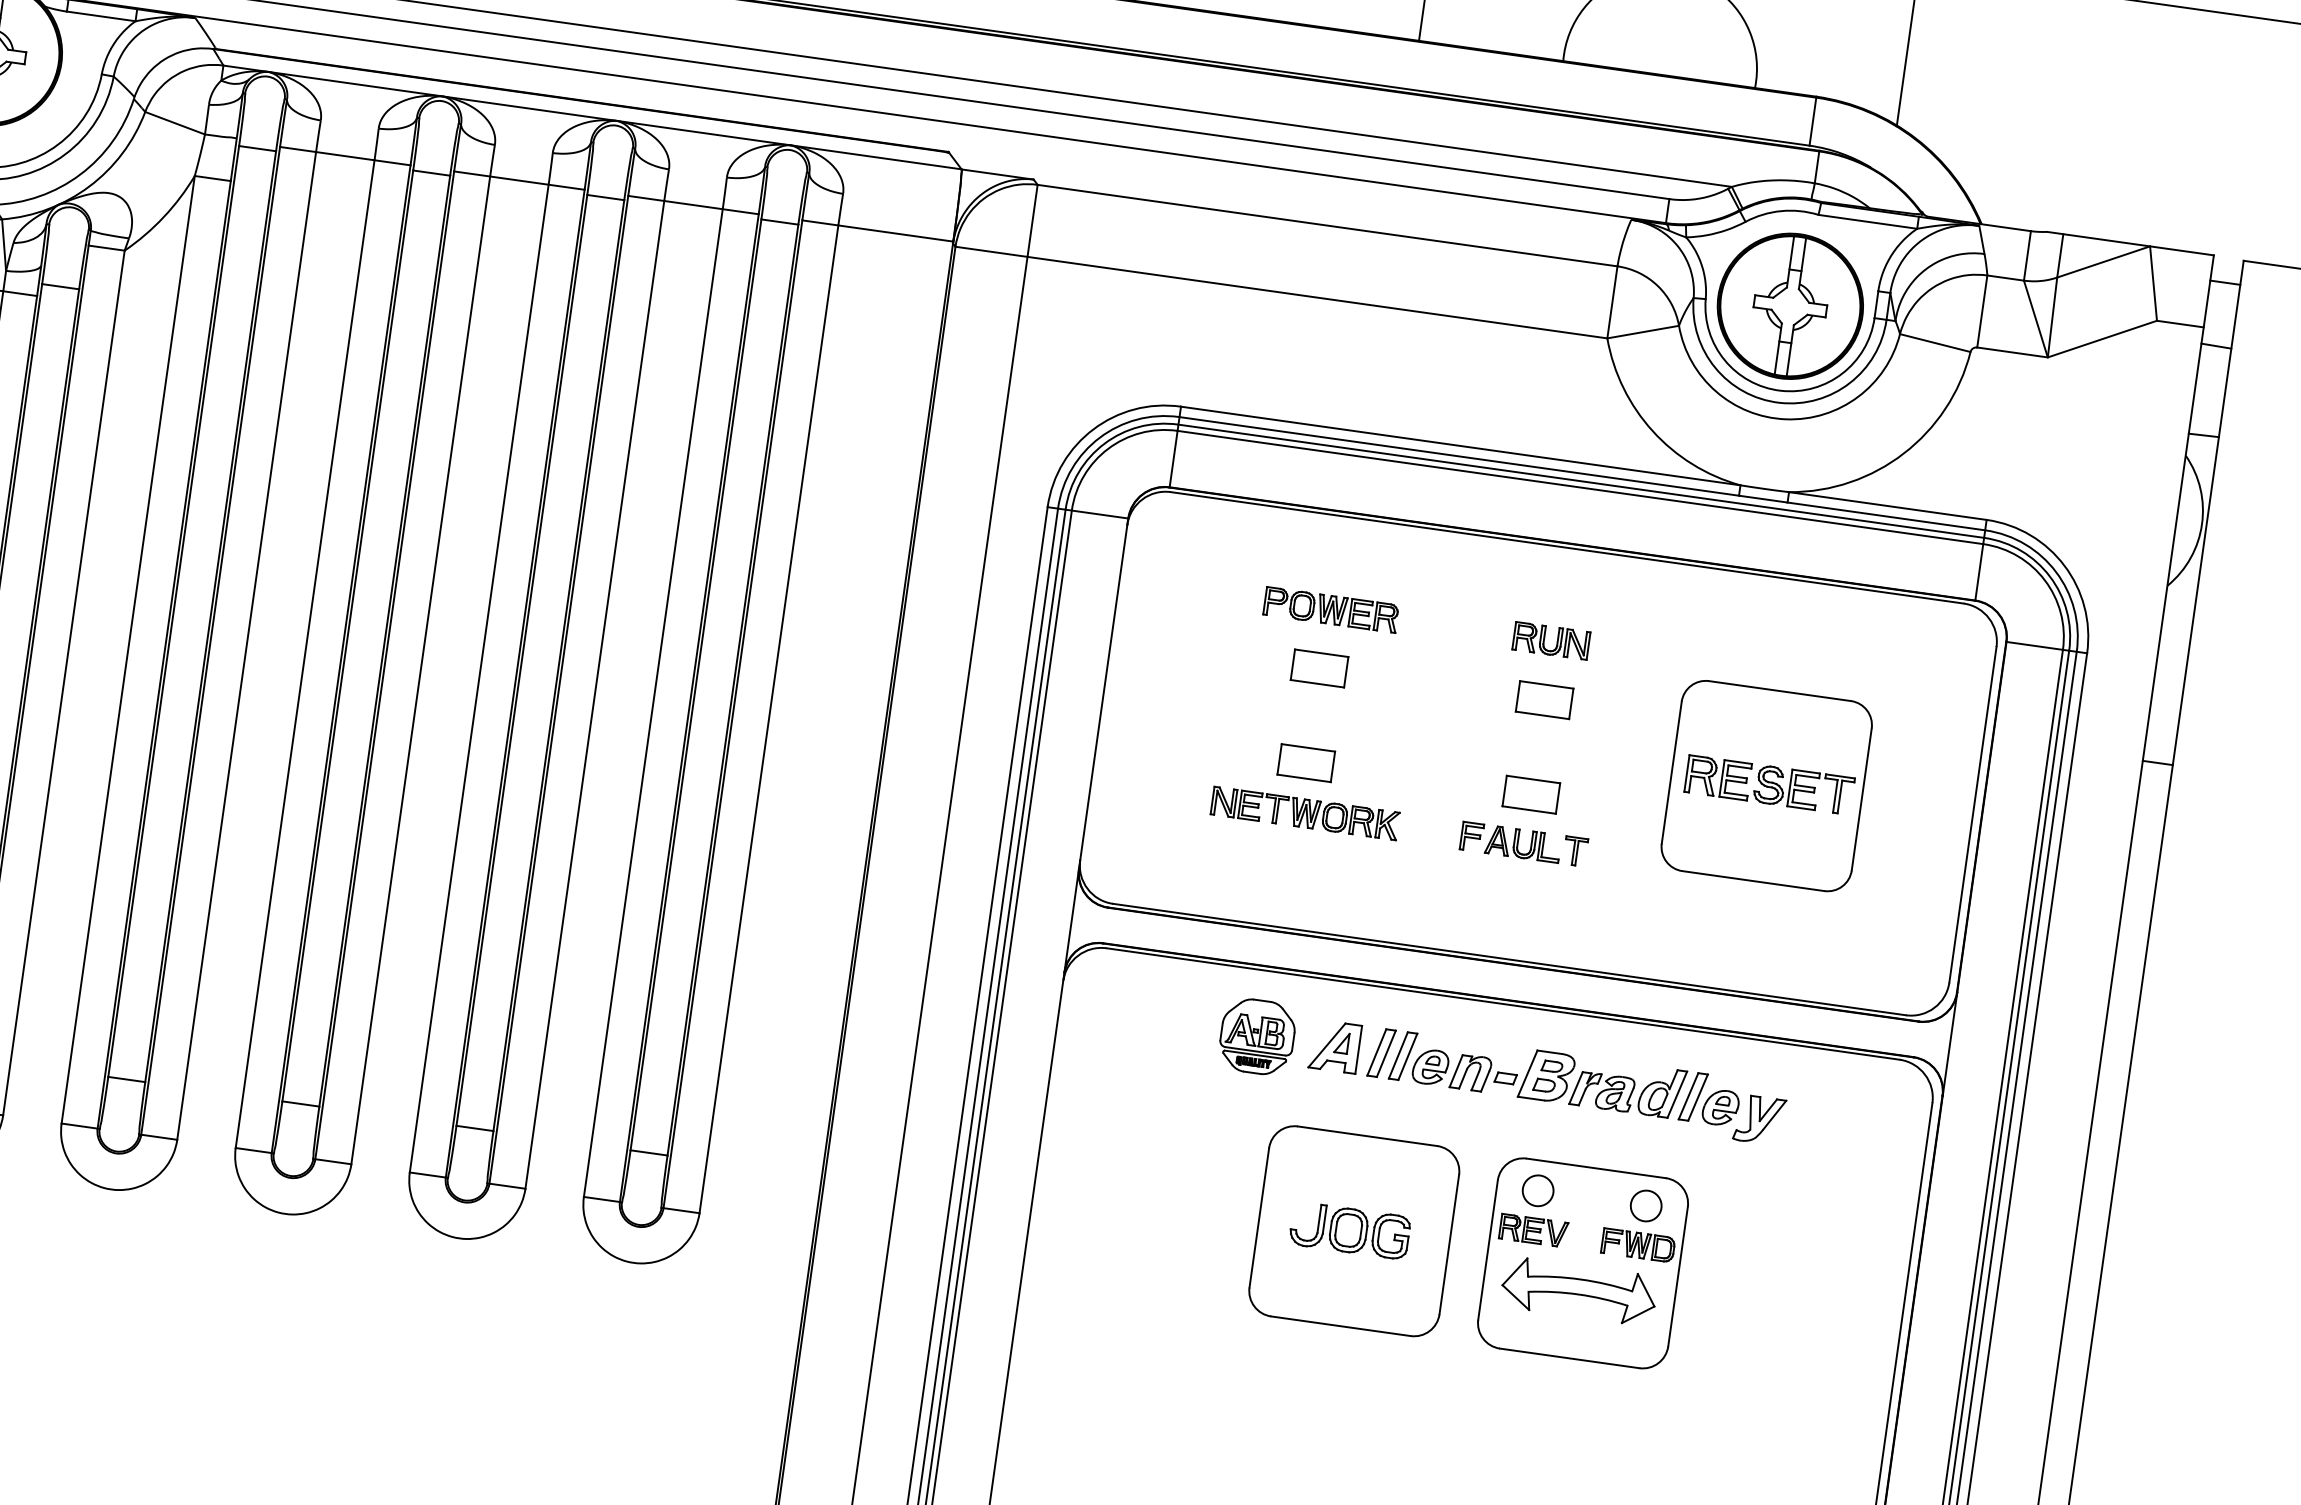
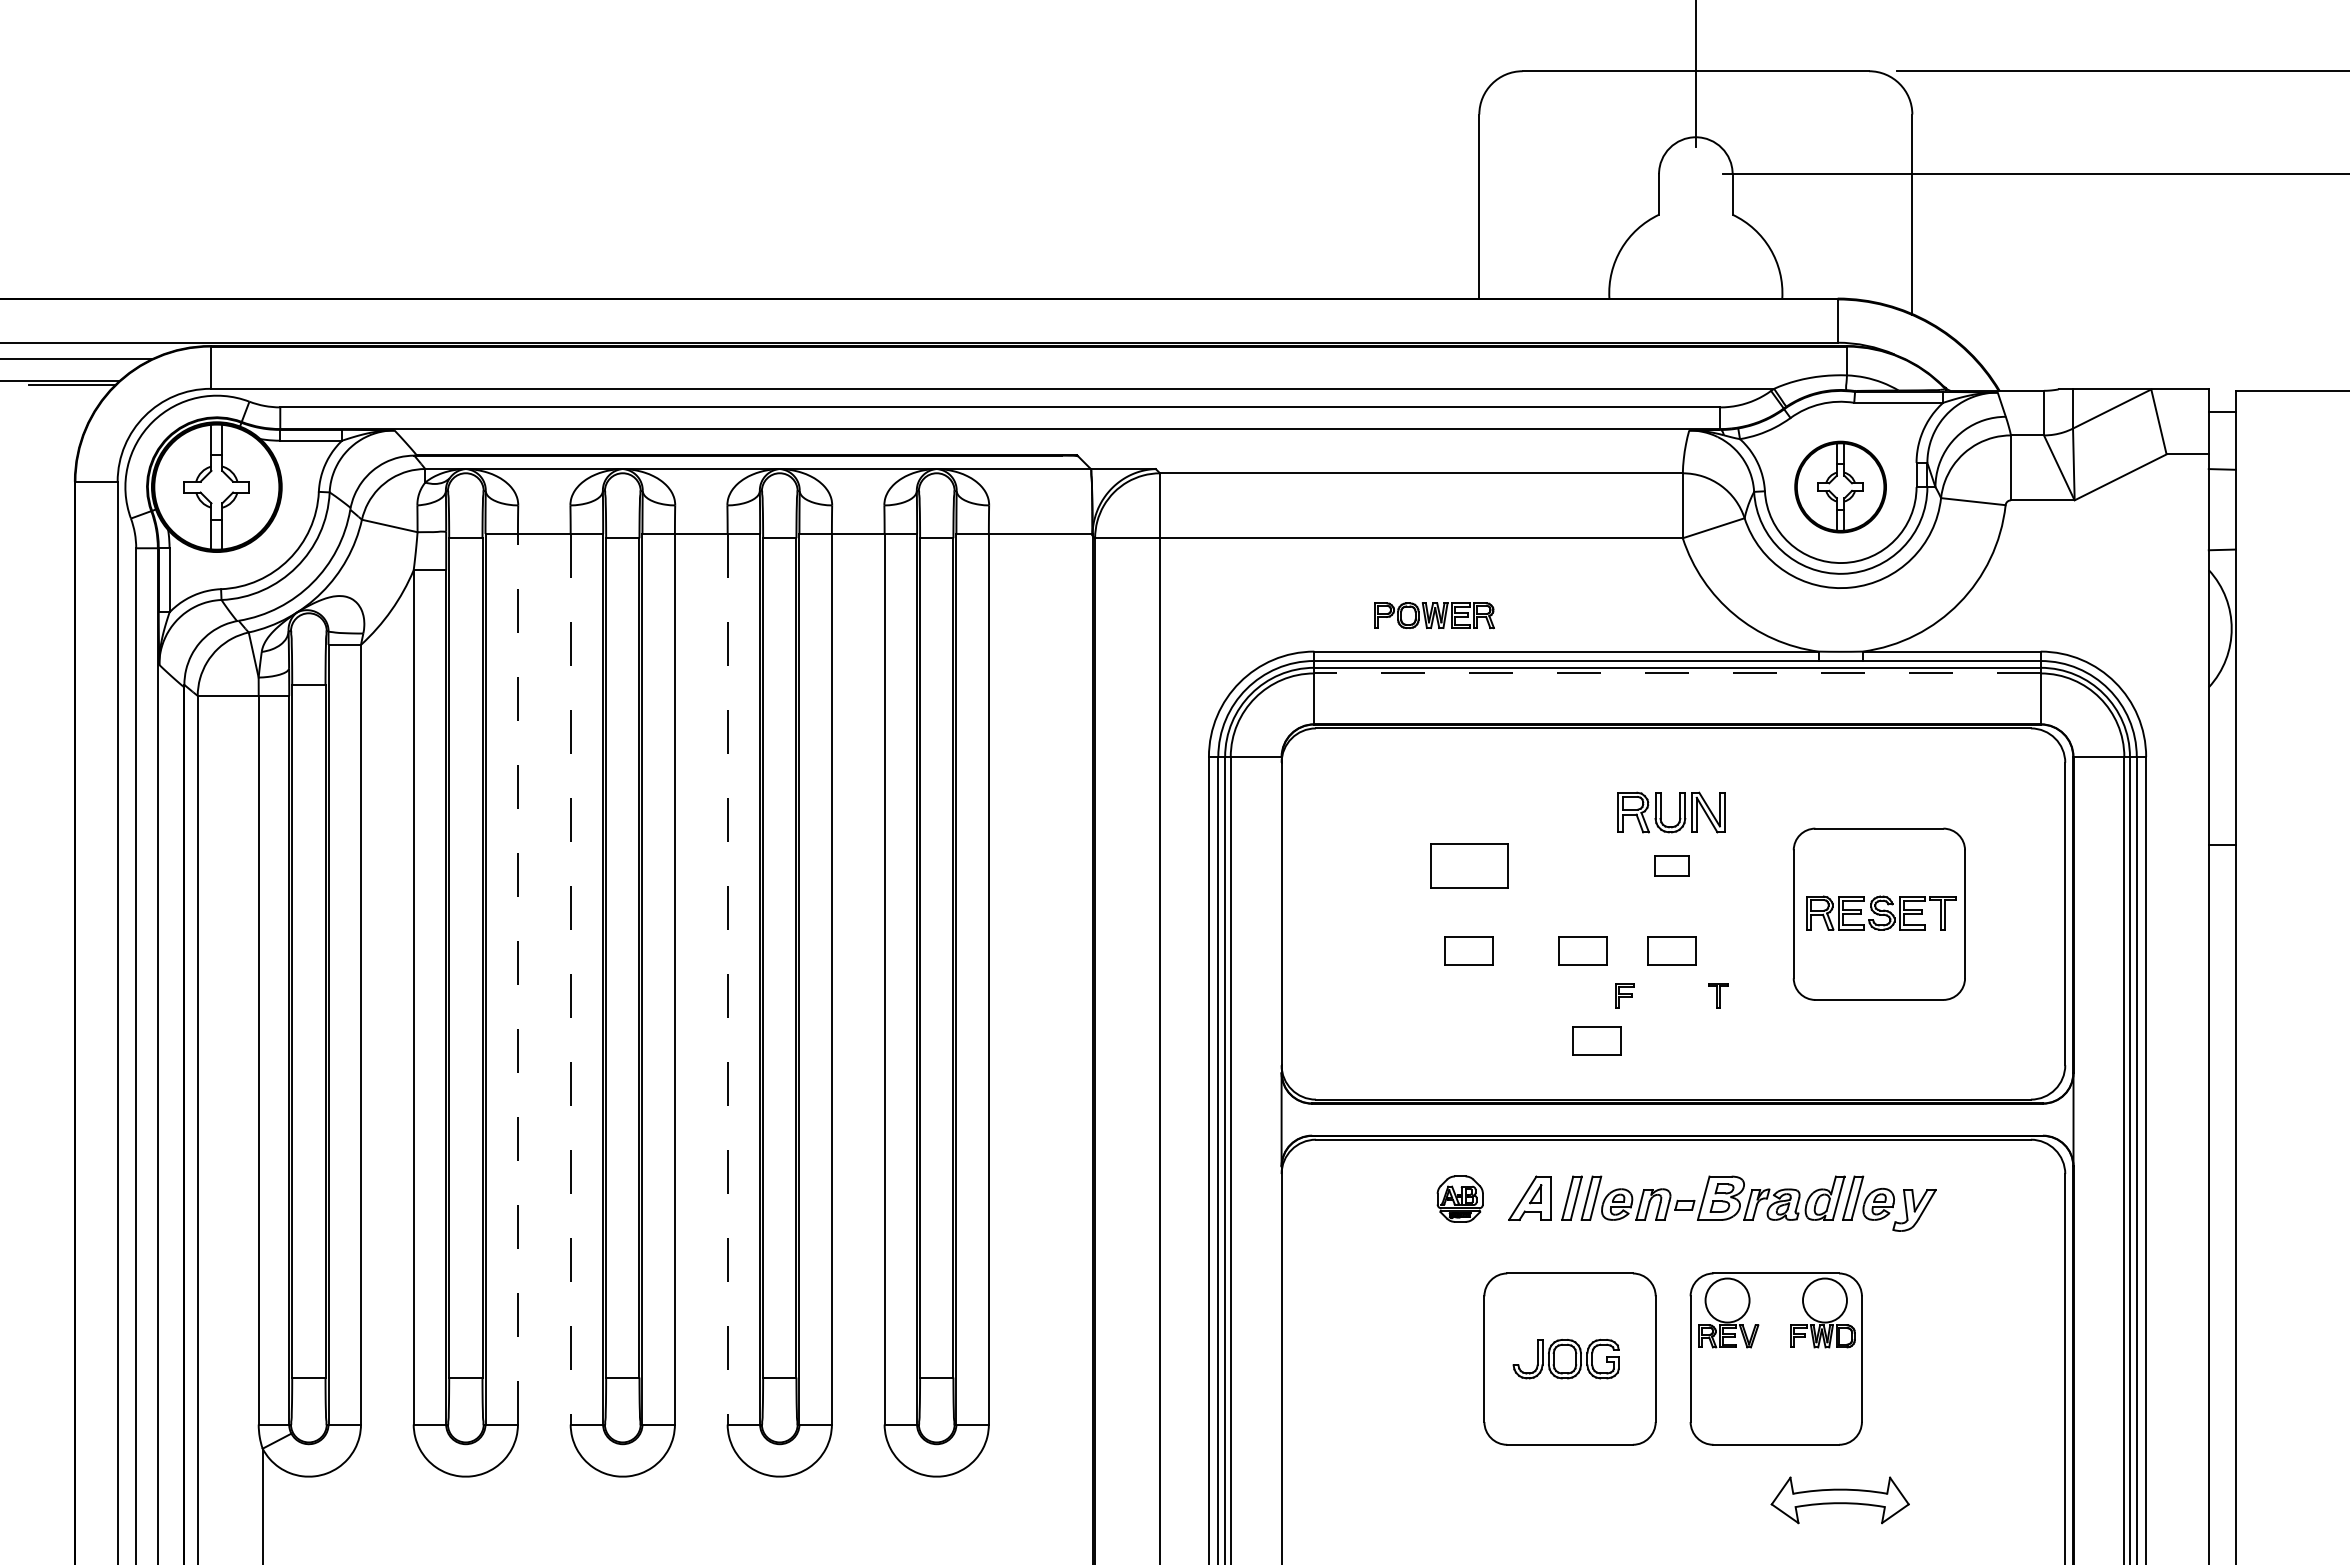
part: (1790, 305) -> (1840, 486), size x0.7
line: (1580, 487) -> (1677, 673), solid -> dashed
part: (1331, 609) -> (1434, 615), moved
part: (1550, 640) -> (1670, 812), size x1.6
line: (246, 645) -> (517, 978), solid -> dashed
line: (304, 654) -> (570, 979), solid -> dashed
part: (1318, 667) -> (1468, 865), size x1.6
line: (479, 678) -> (727, 979), solid -> dashed
part: (1543, 699) -> (1671, 865), size x0.7
part: (1431, 779) -> (1582, 950), added
part: (1305, 813) -> (1474, 995), removed
part: (1522, 843) -> (1670, 995), removed
part: (1433, 881) -> (1596, 1040), added
part: (1257, 1036) -> (1460, 1198), size x0.7
circle: (1538, 1190) -> (1727, 1300), size x1.6
circle: (1645, 1205) -> (1824, 1300), size x1.6
part: (1578, 1291) -> (1839, 1500), moved

